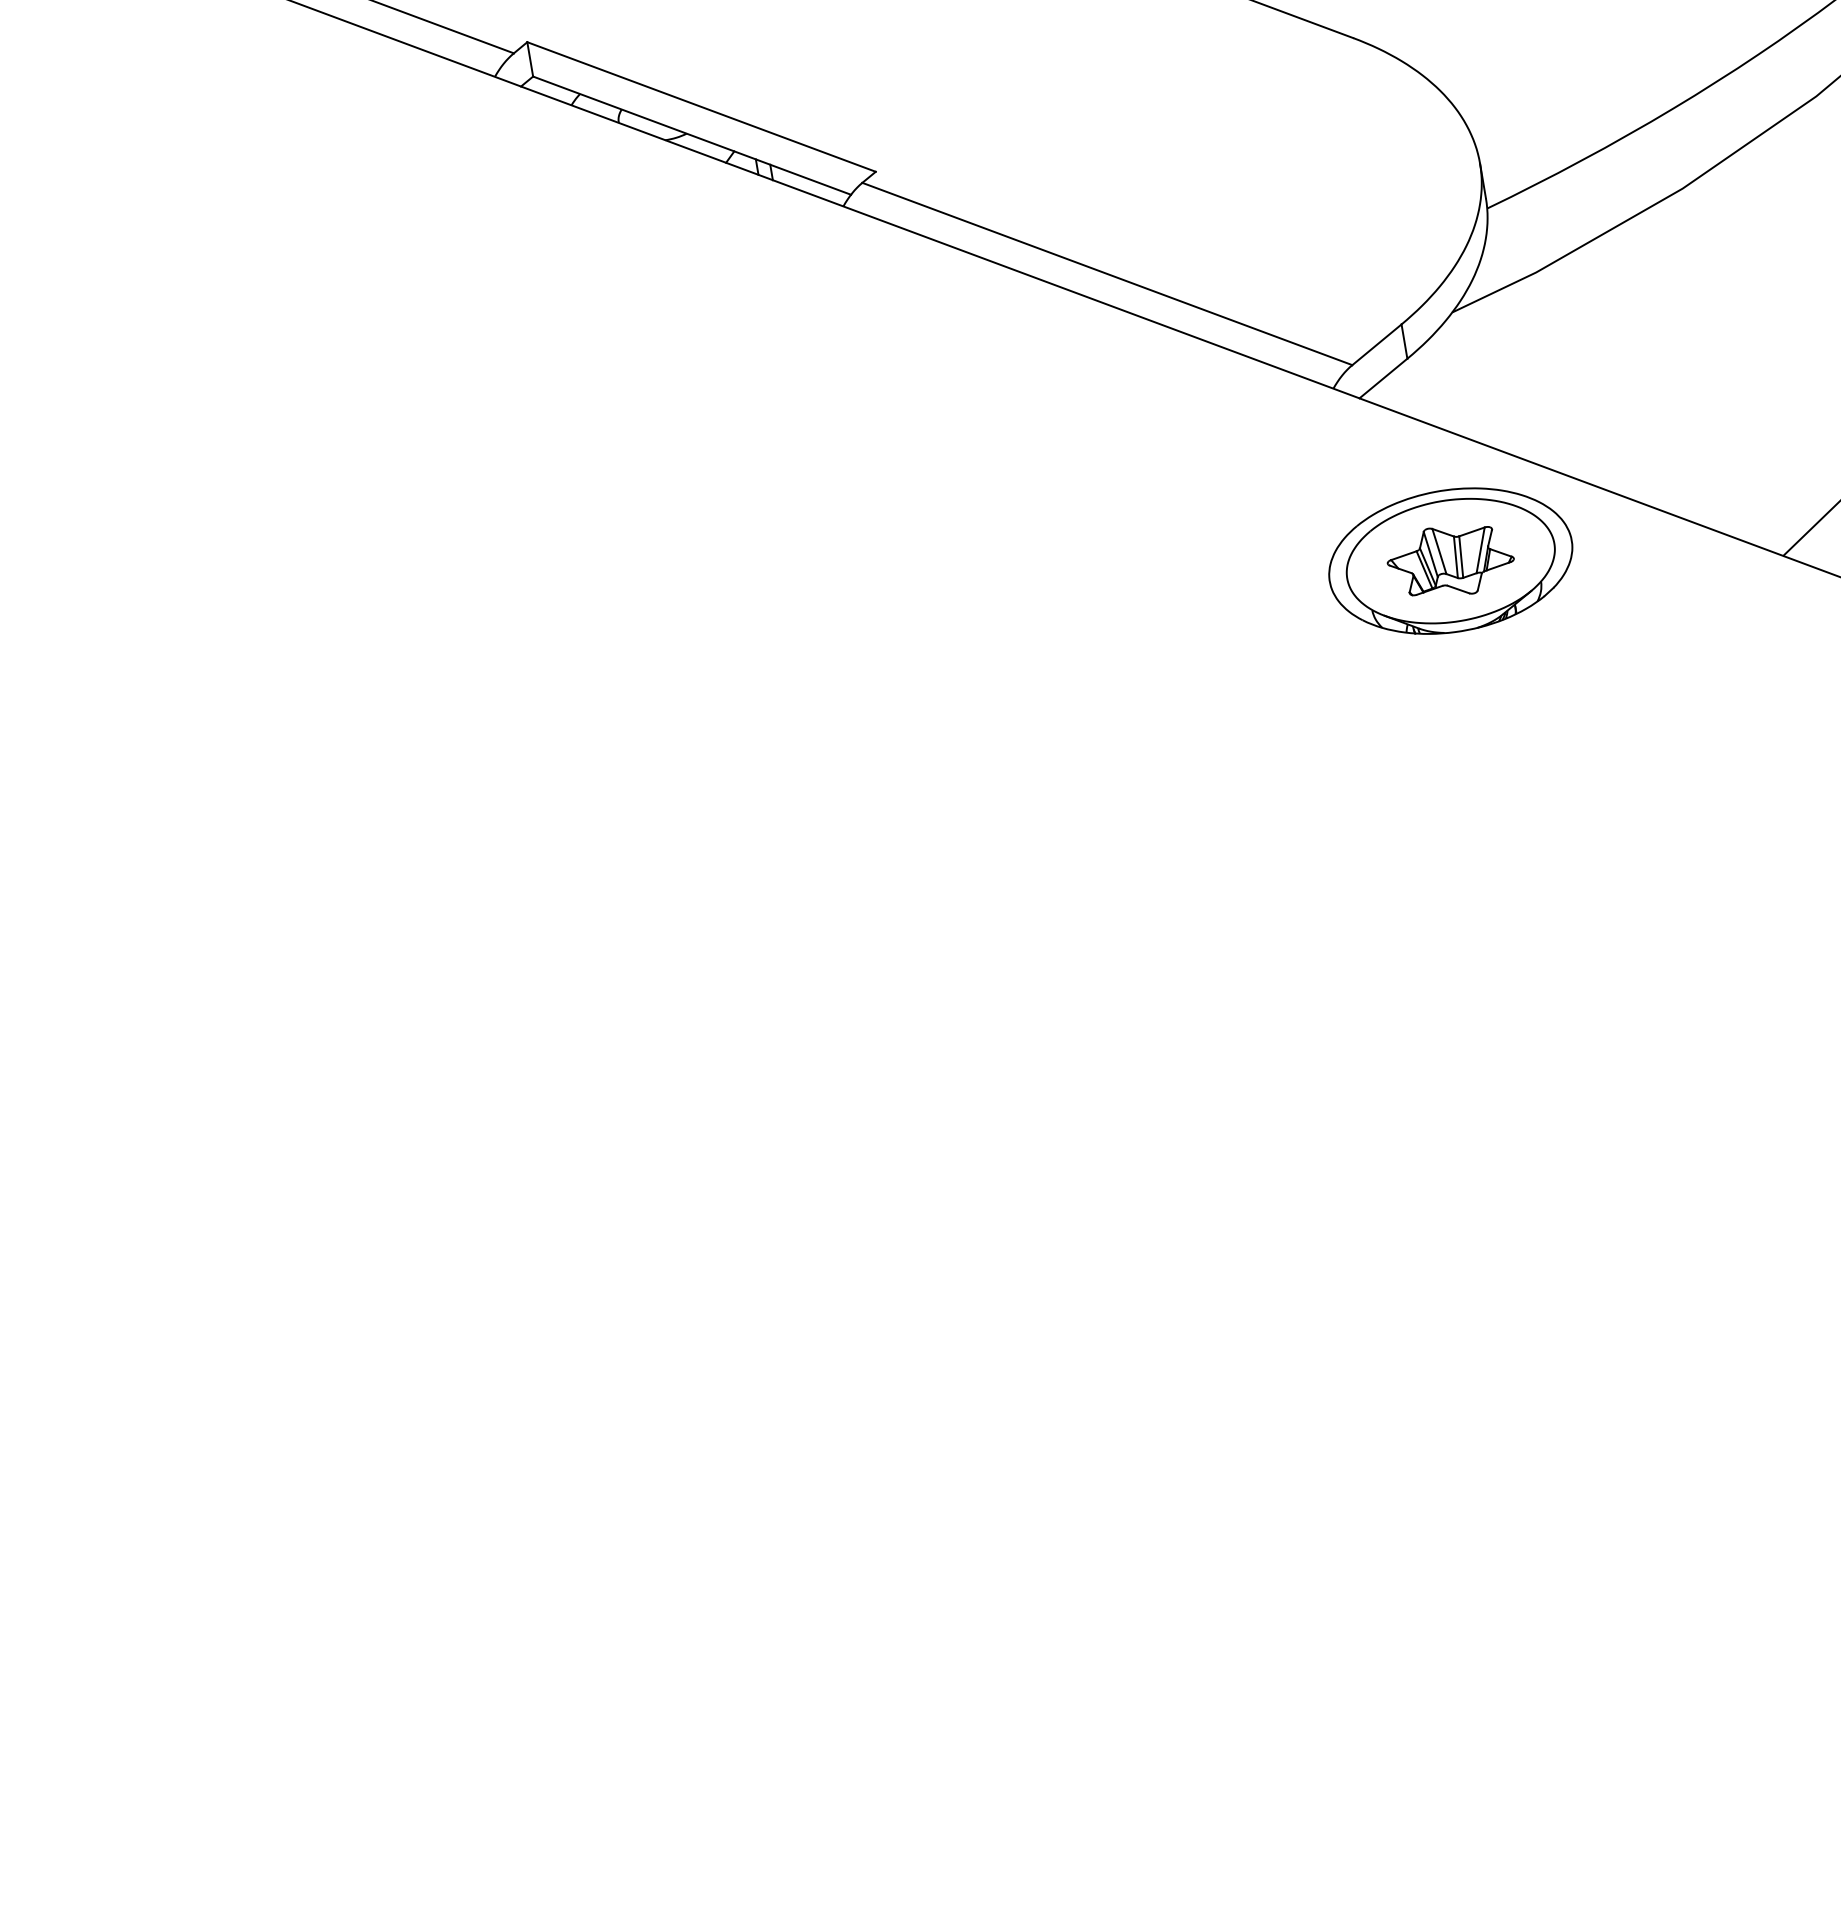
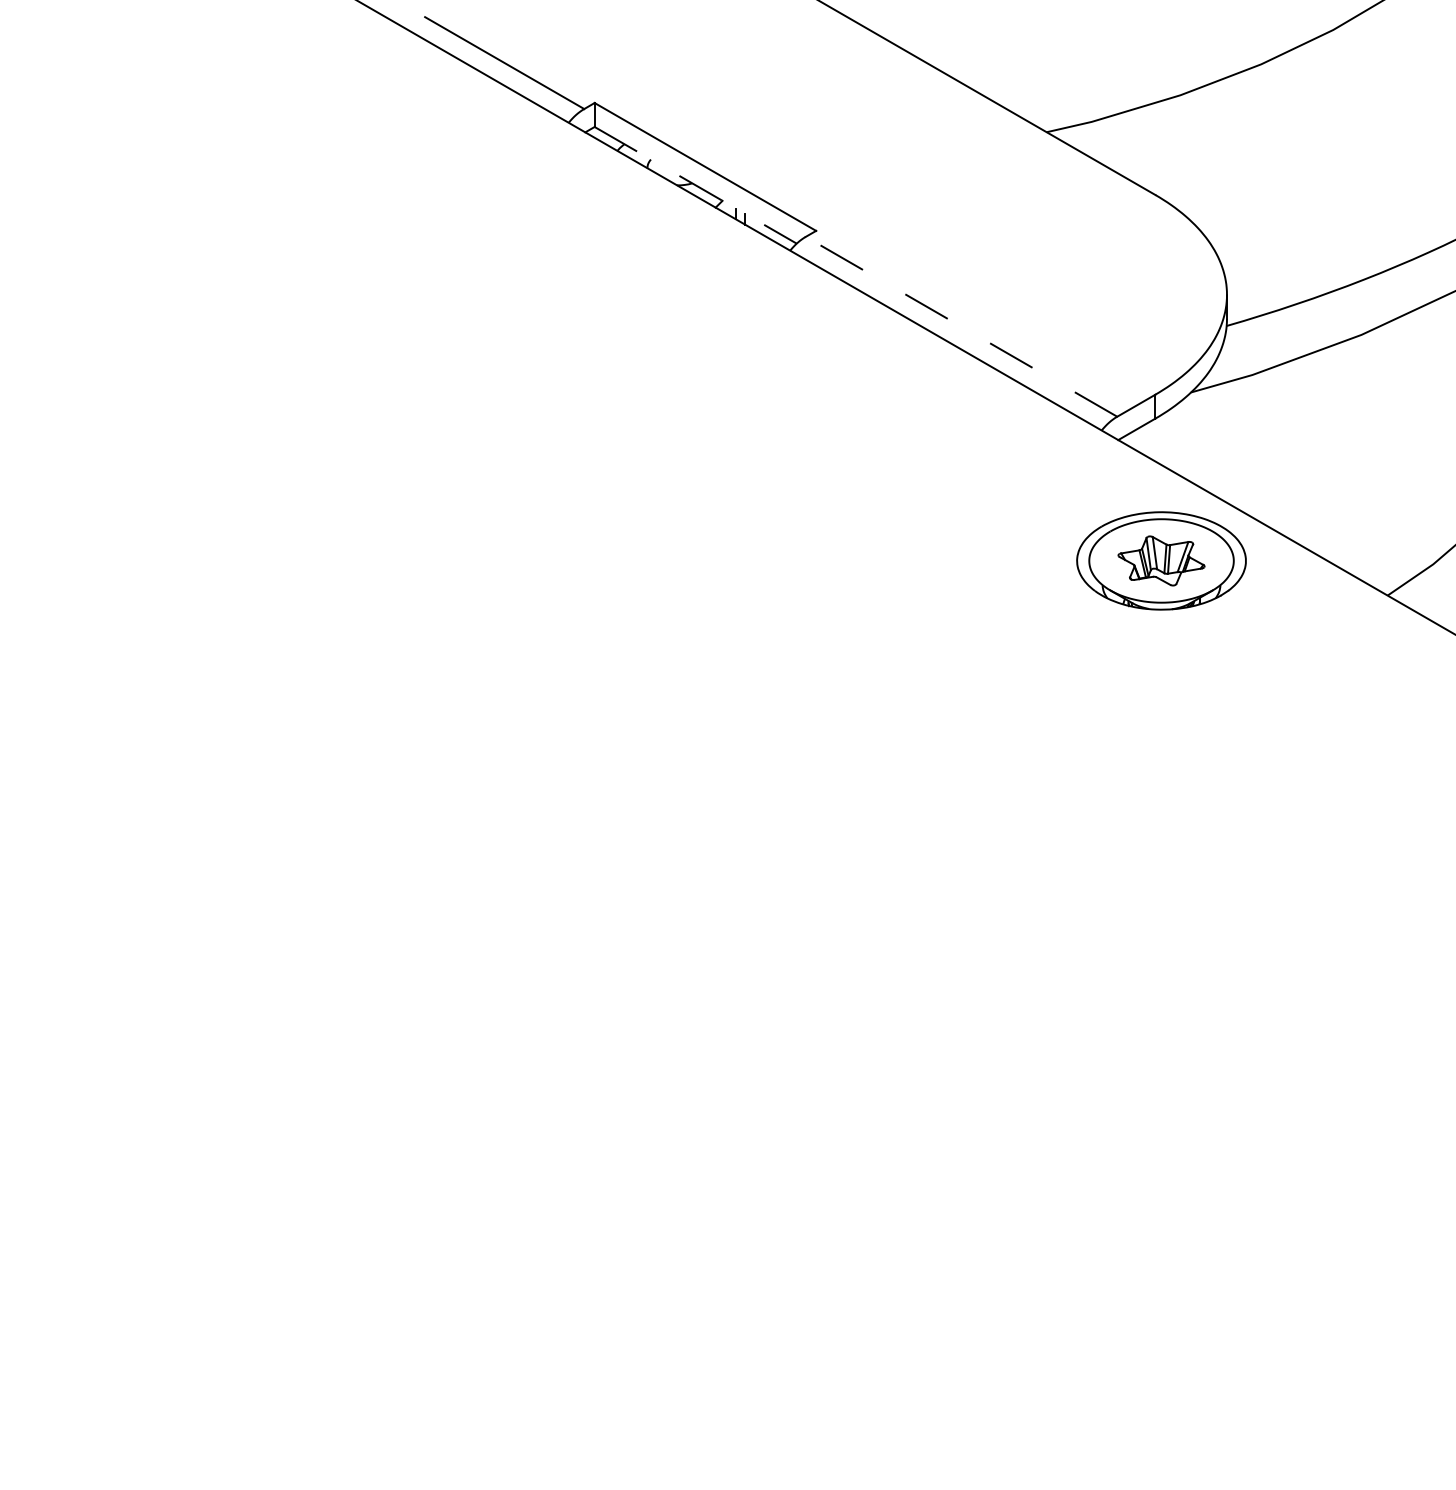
line: (691, 135) -> (695, 185), solid -> dashed
line: (1107, 273) -> (961, 326), solid -> dashed

